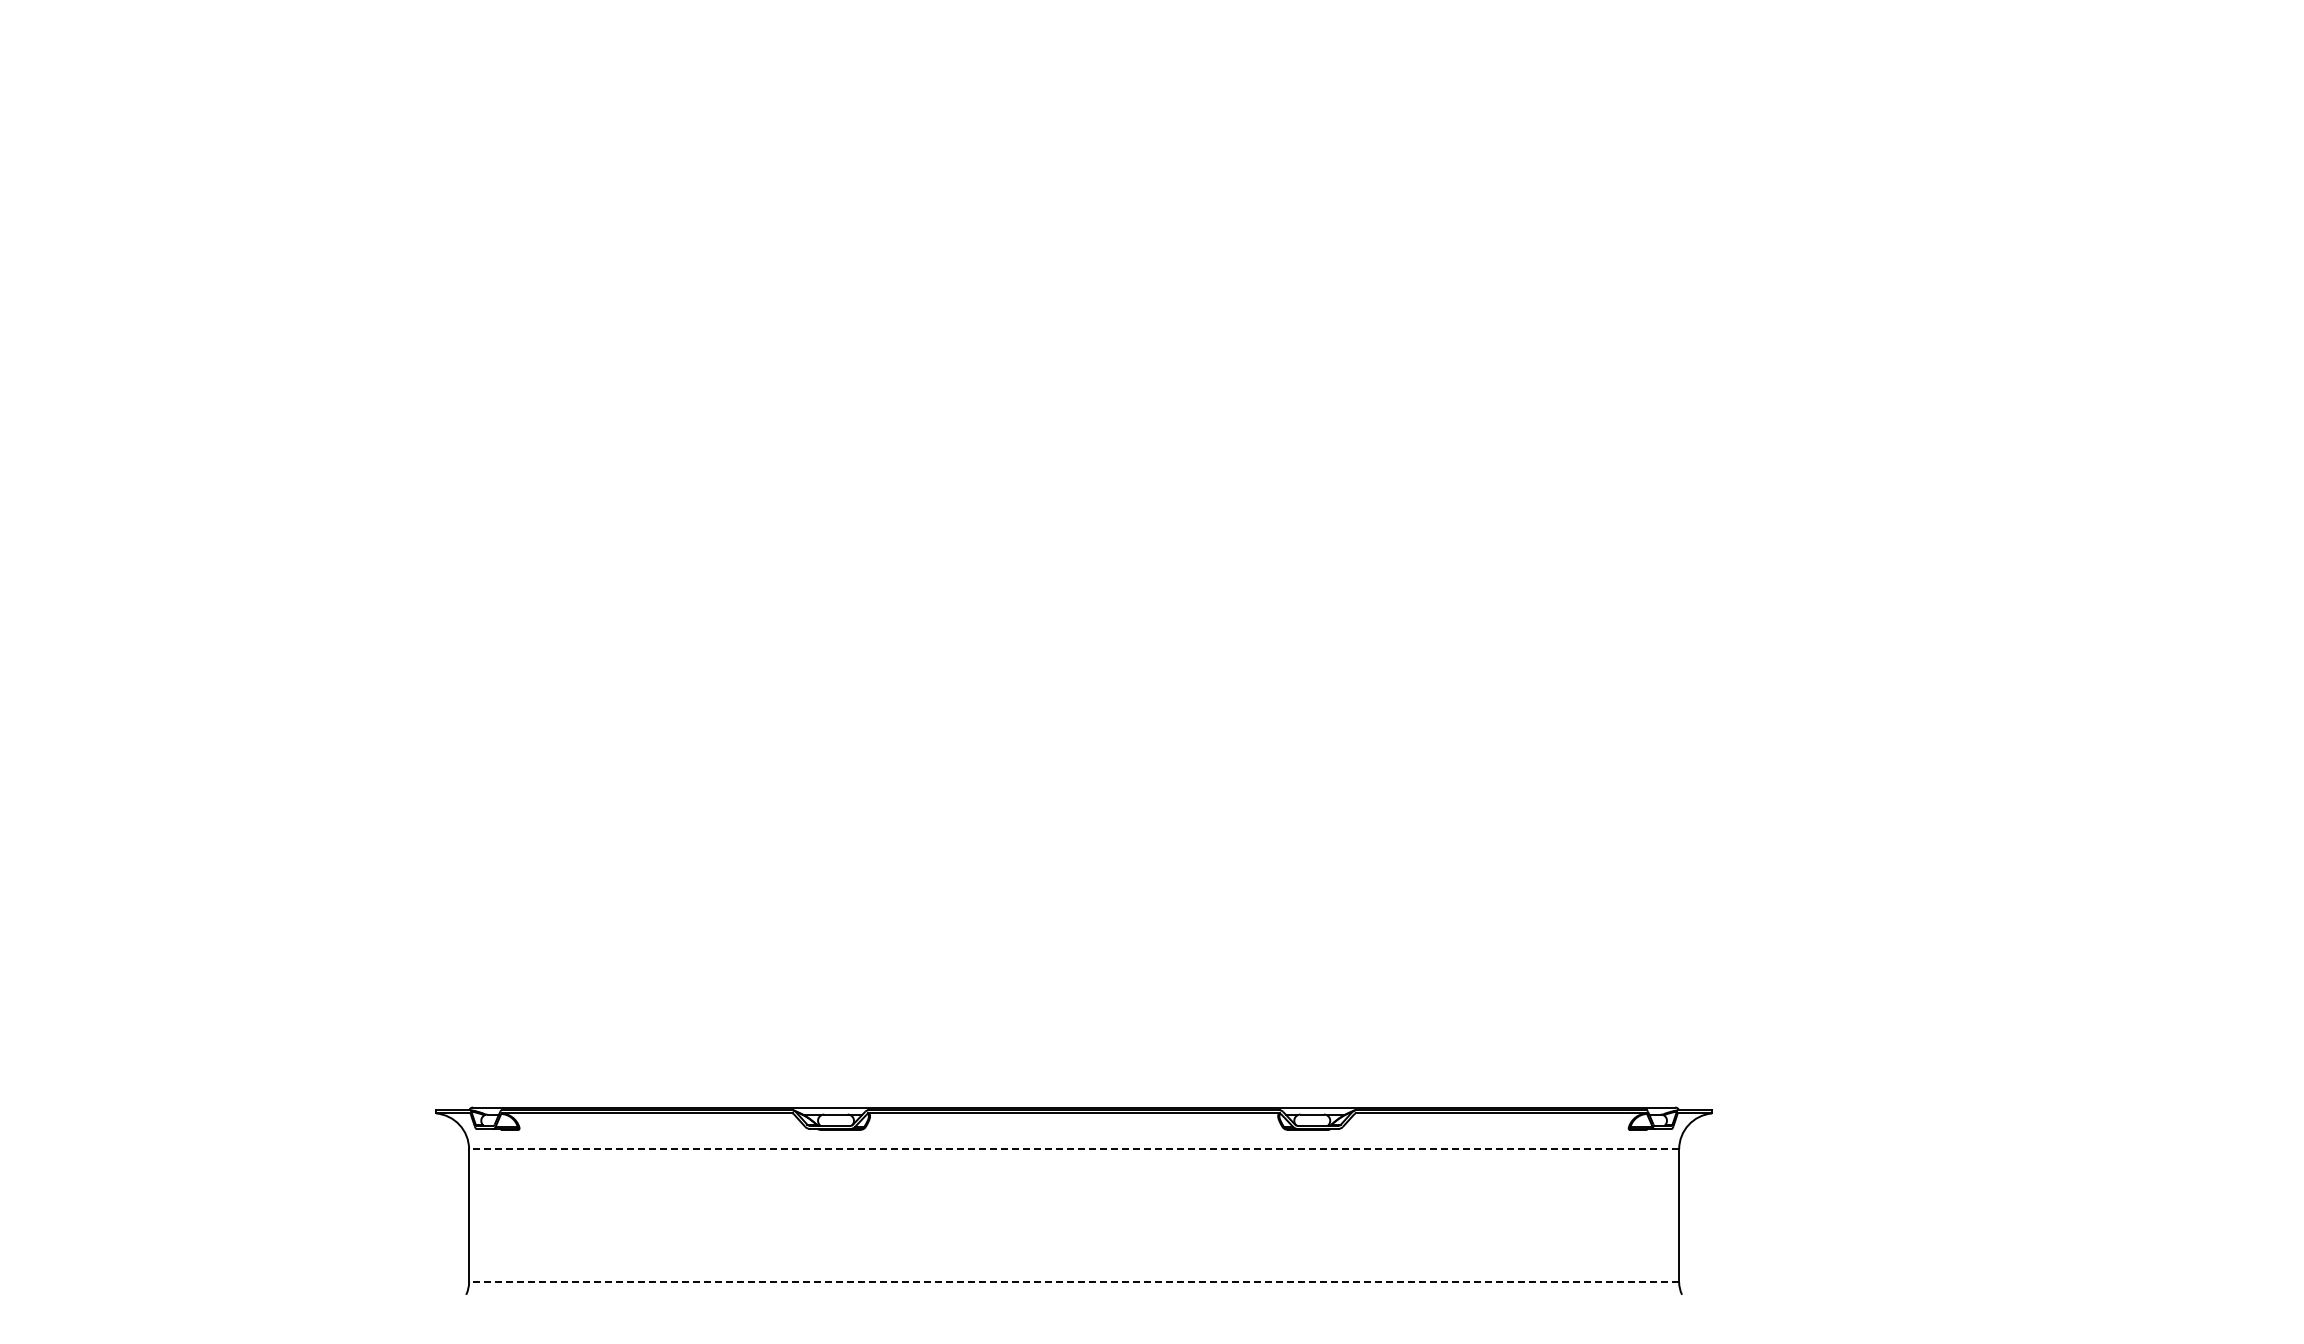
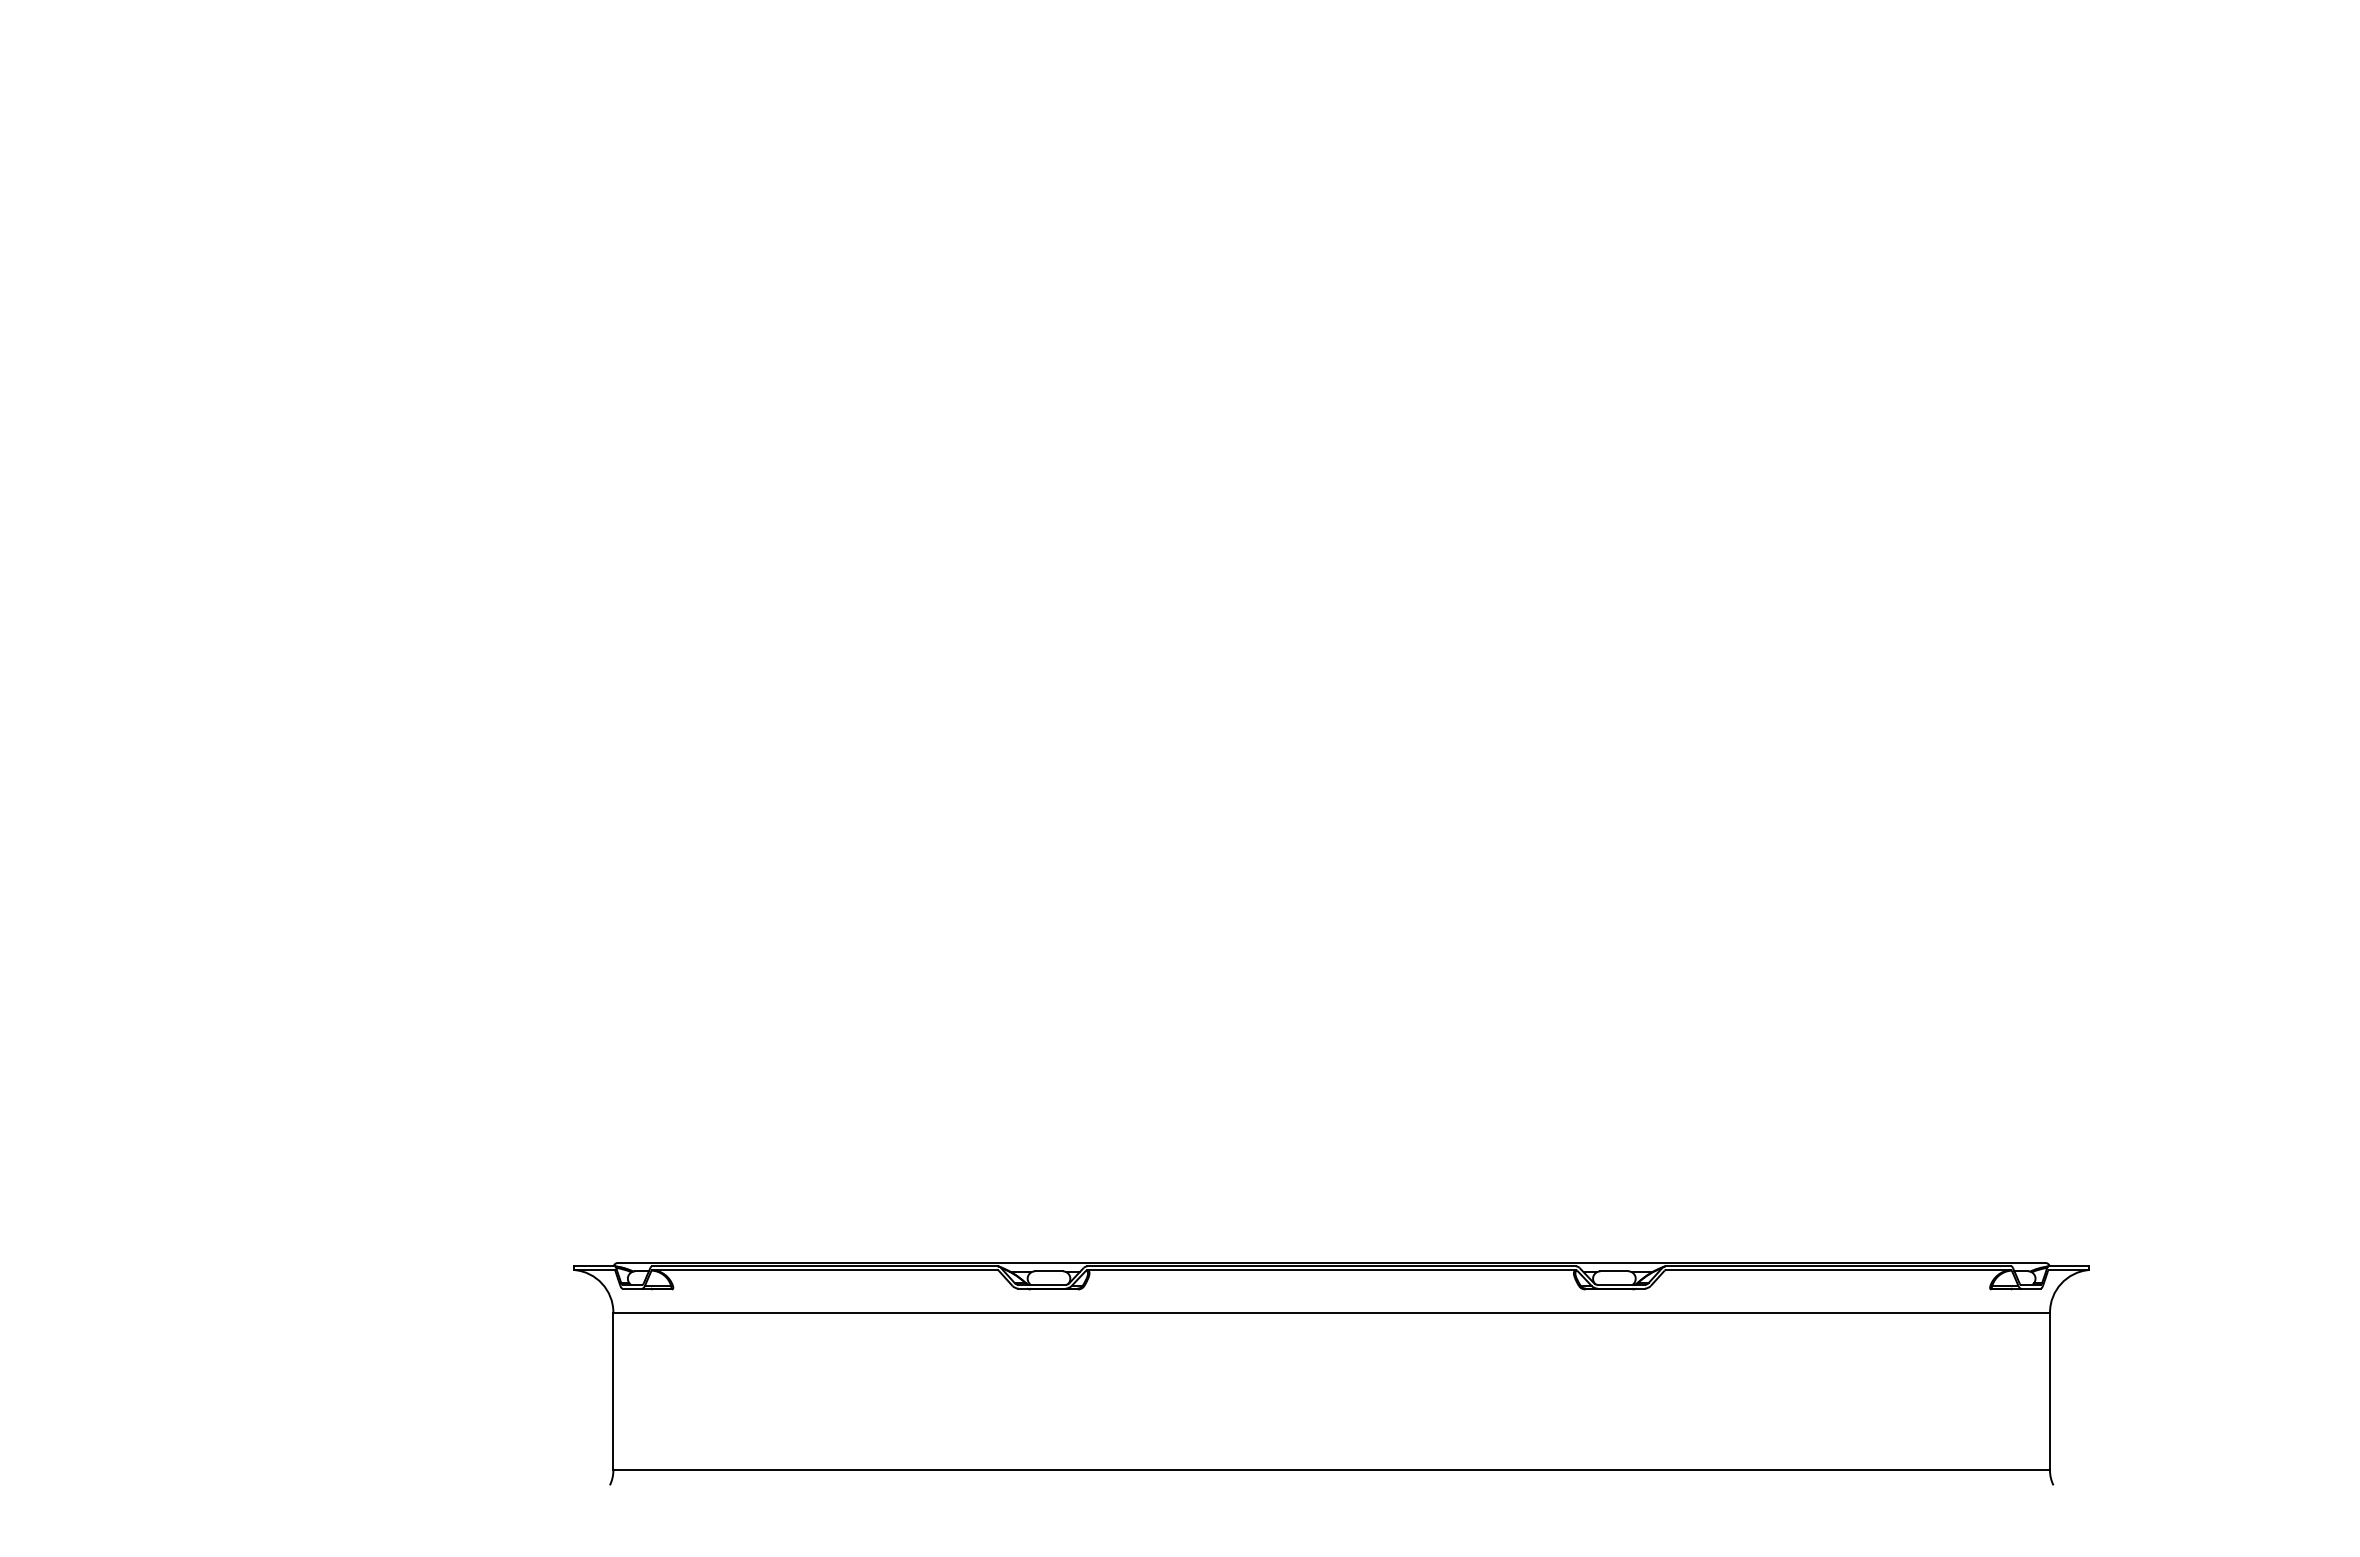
line: (1073, 1149) -> (1330, 1312), dashed -> solid
line: (1073, 1282) -> (1330, 1470), dashed -> solid

